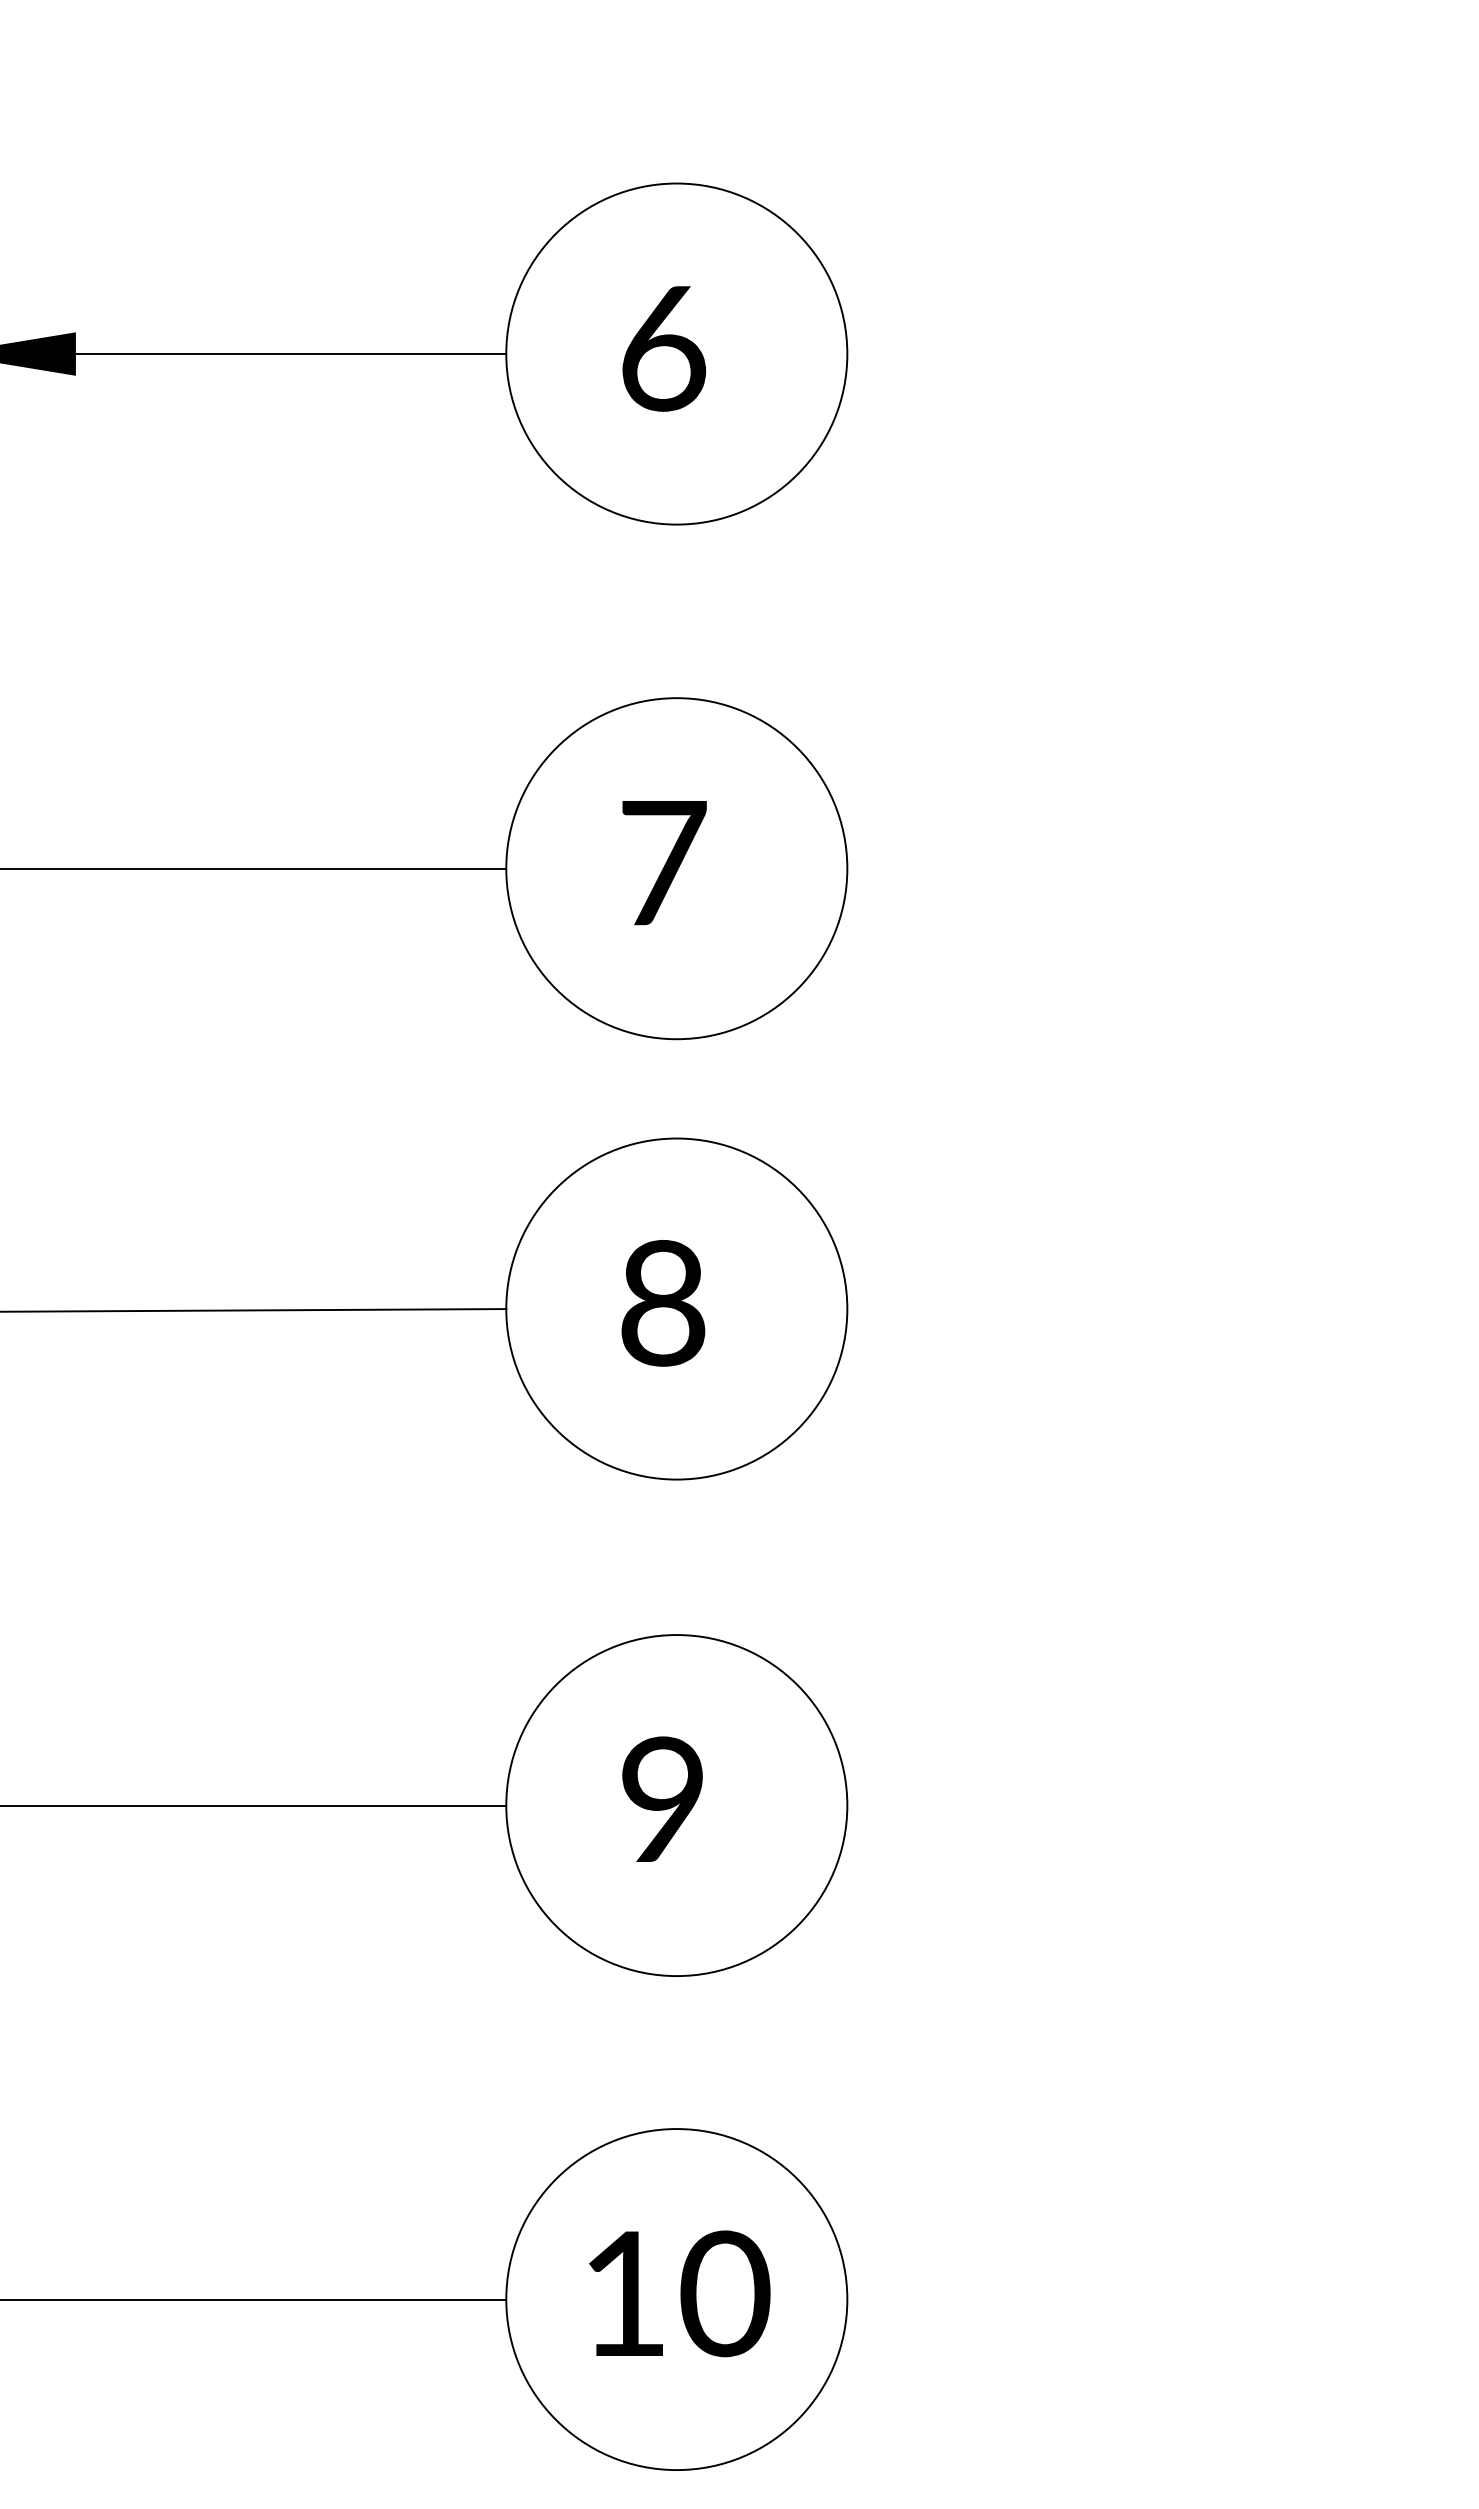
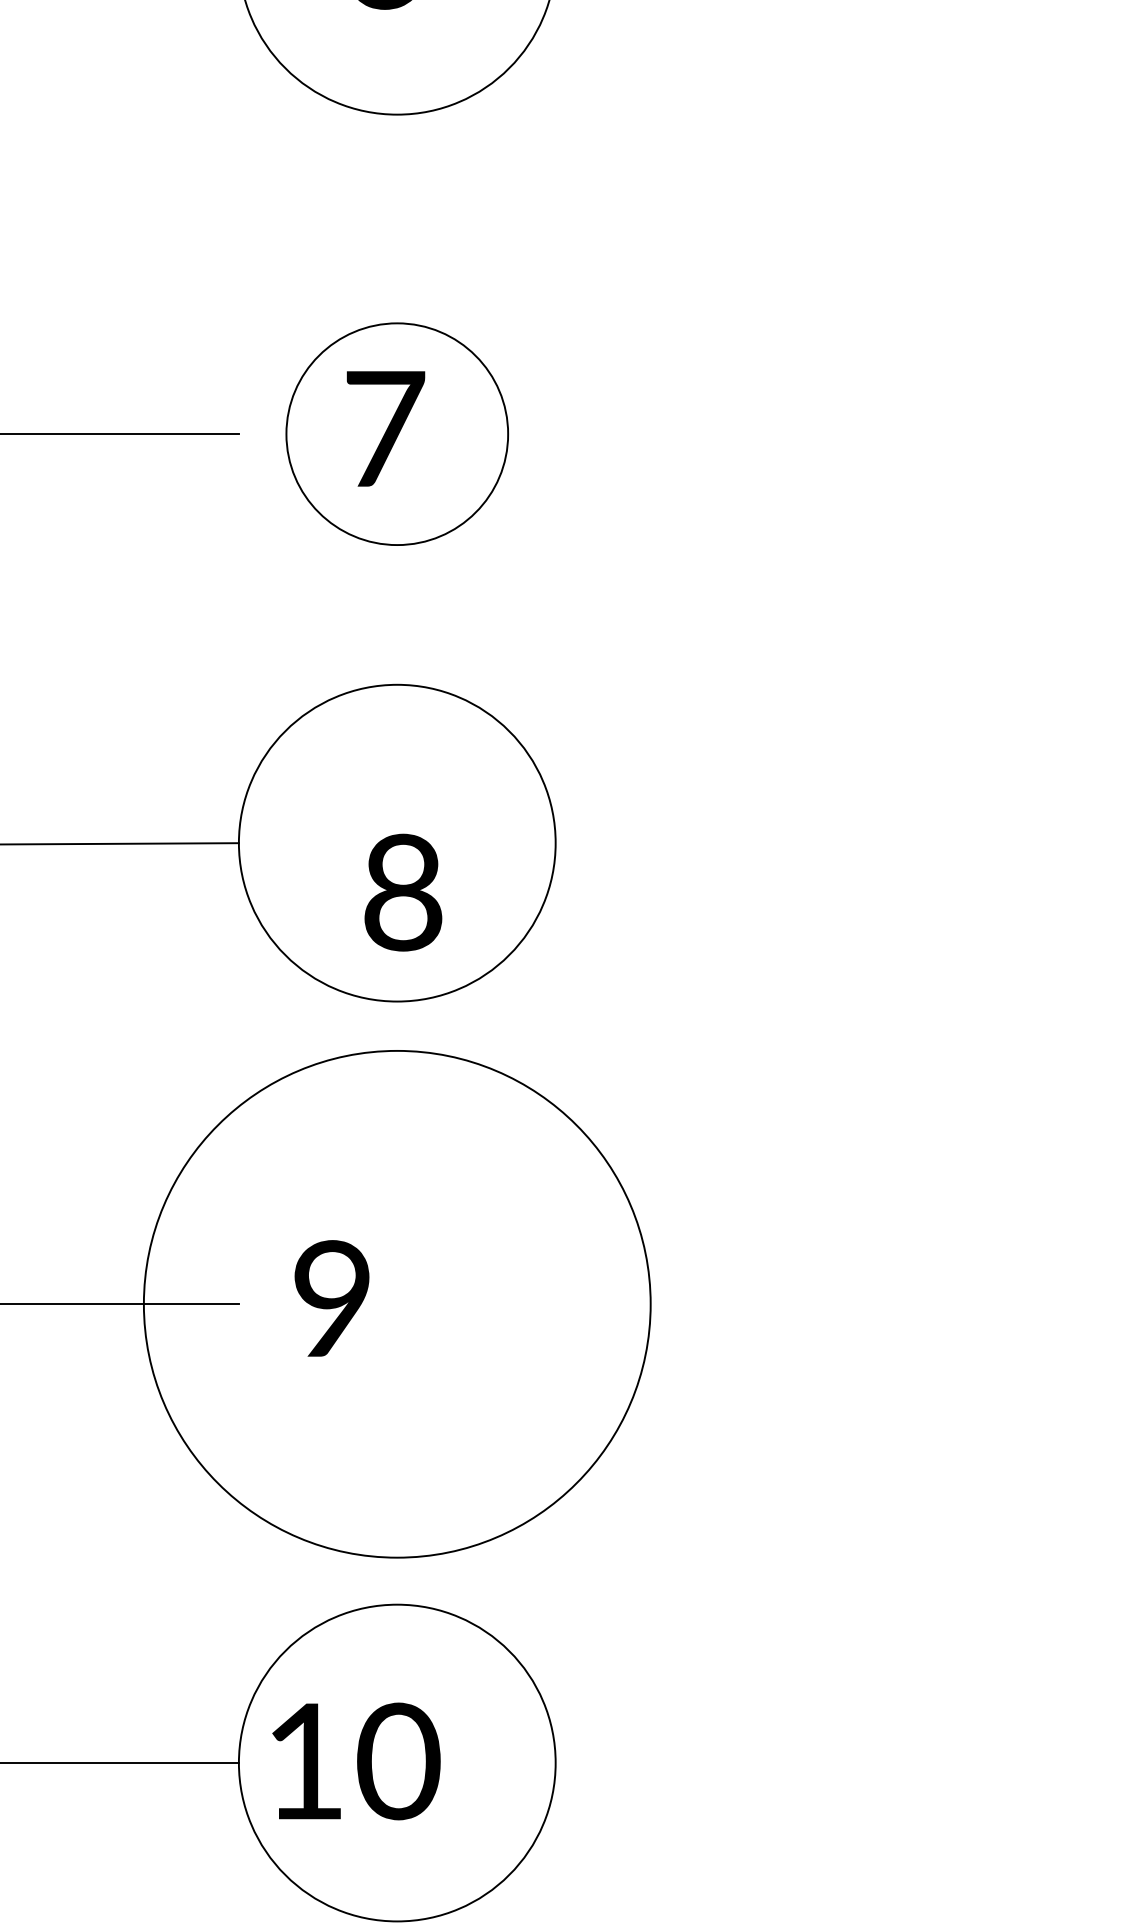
circle: (676, 868) -> (397, 434), size x0.7
text: (663, 1303) -> (403, 892), moved
text: (662, 1798) -> (331, 1297), moved
circle: (676, 1805) -> (397, 1304), size x1.6
text: (679, 2293) -> (356, 1761), moved

